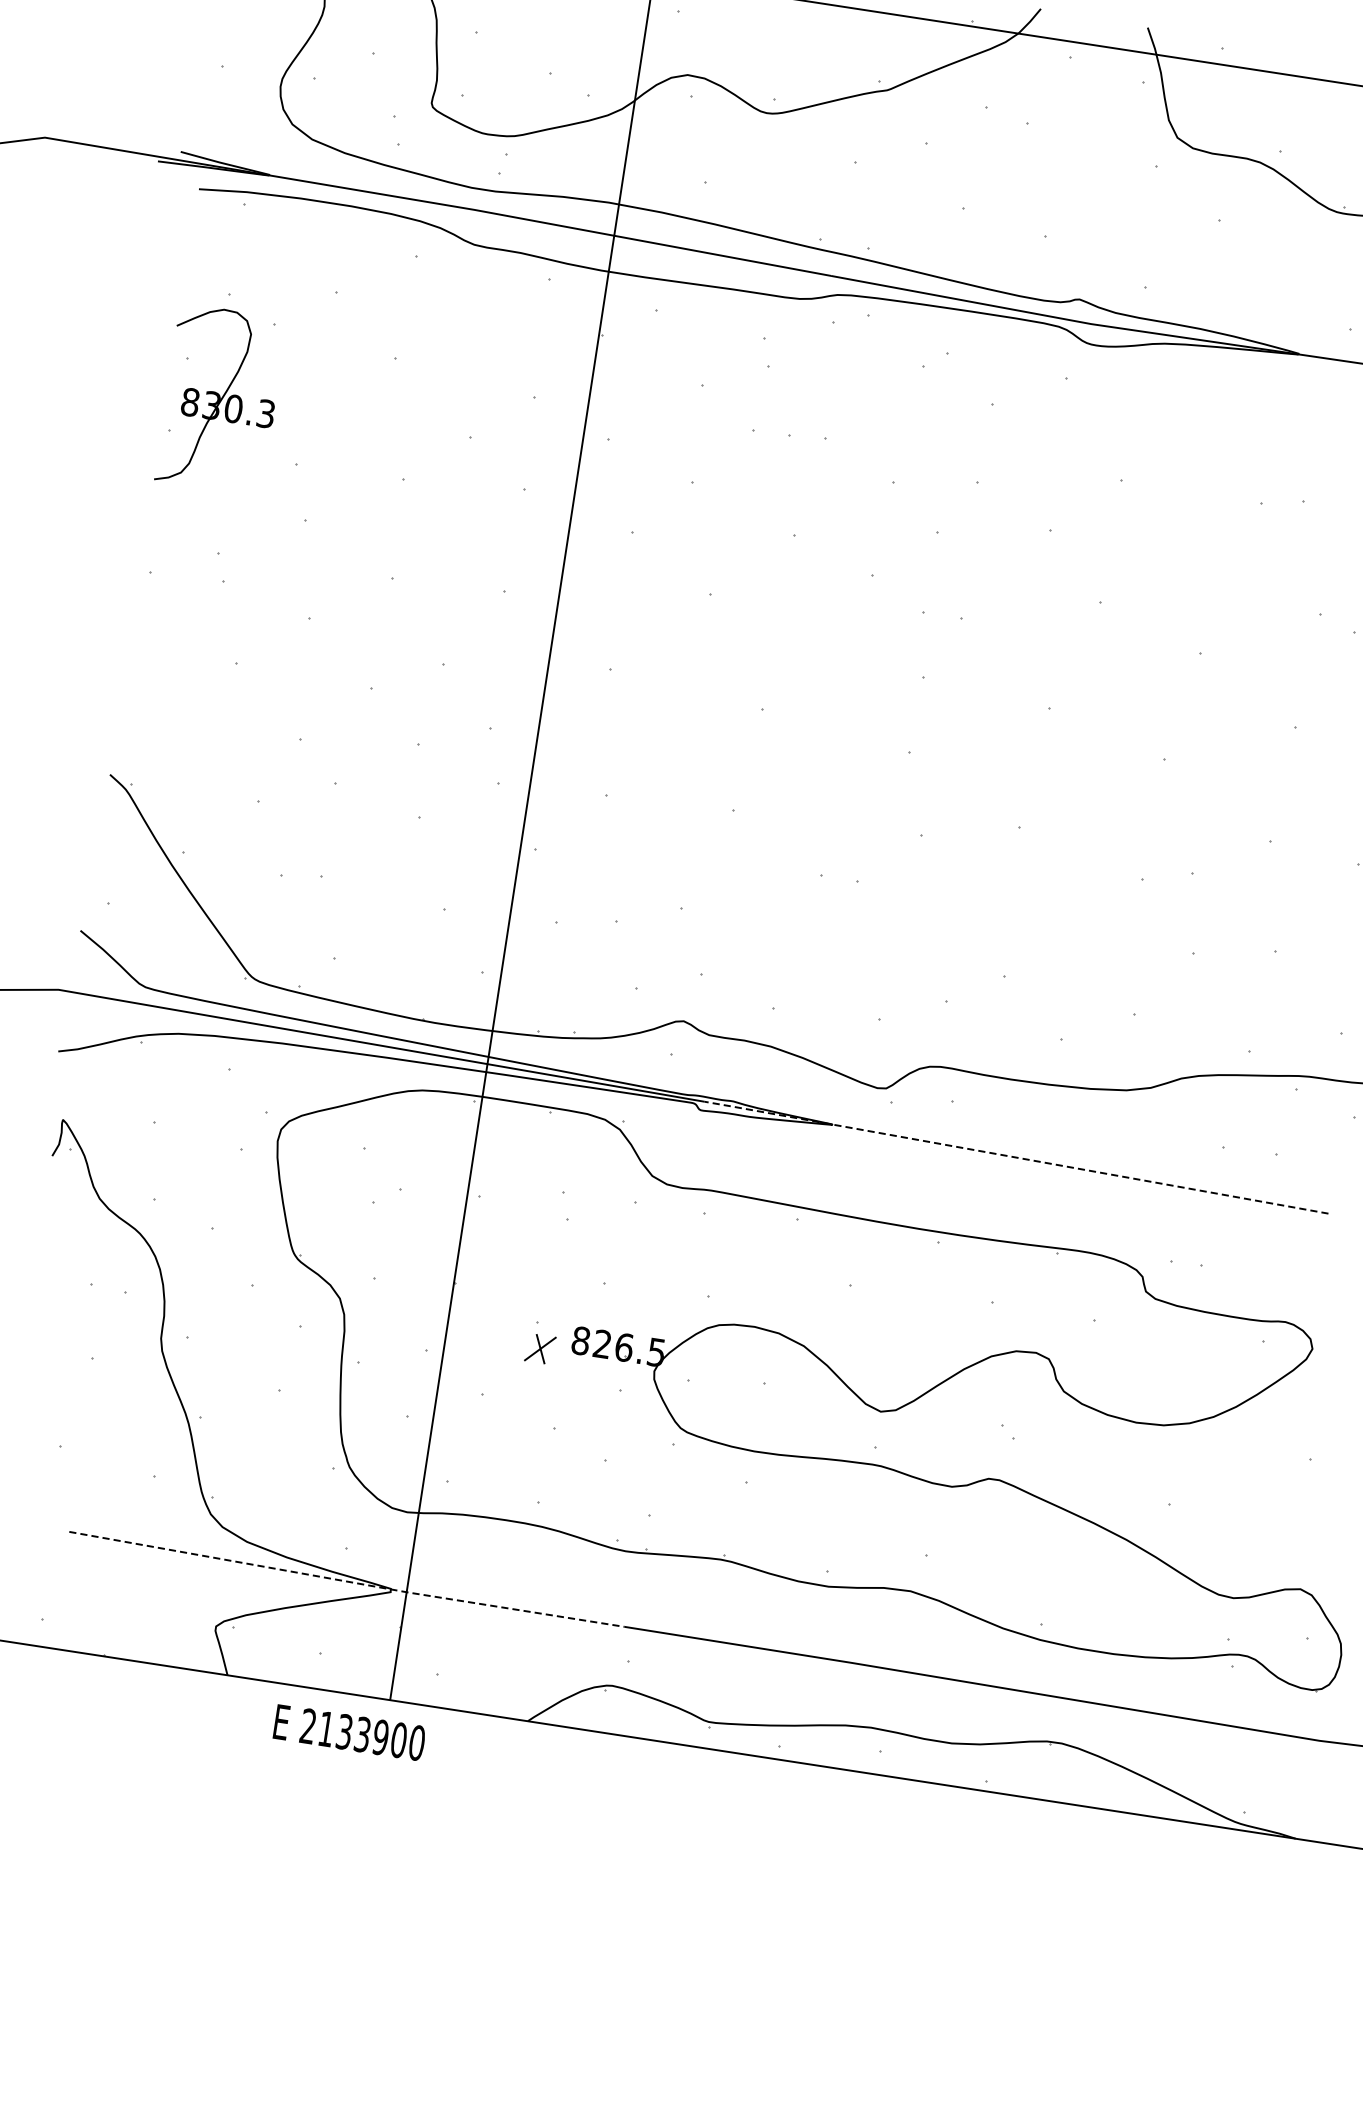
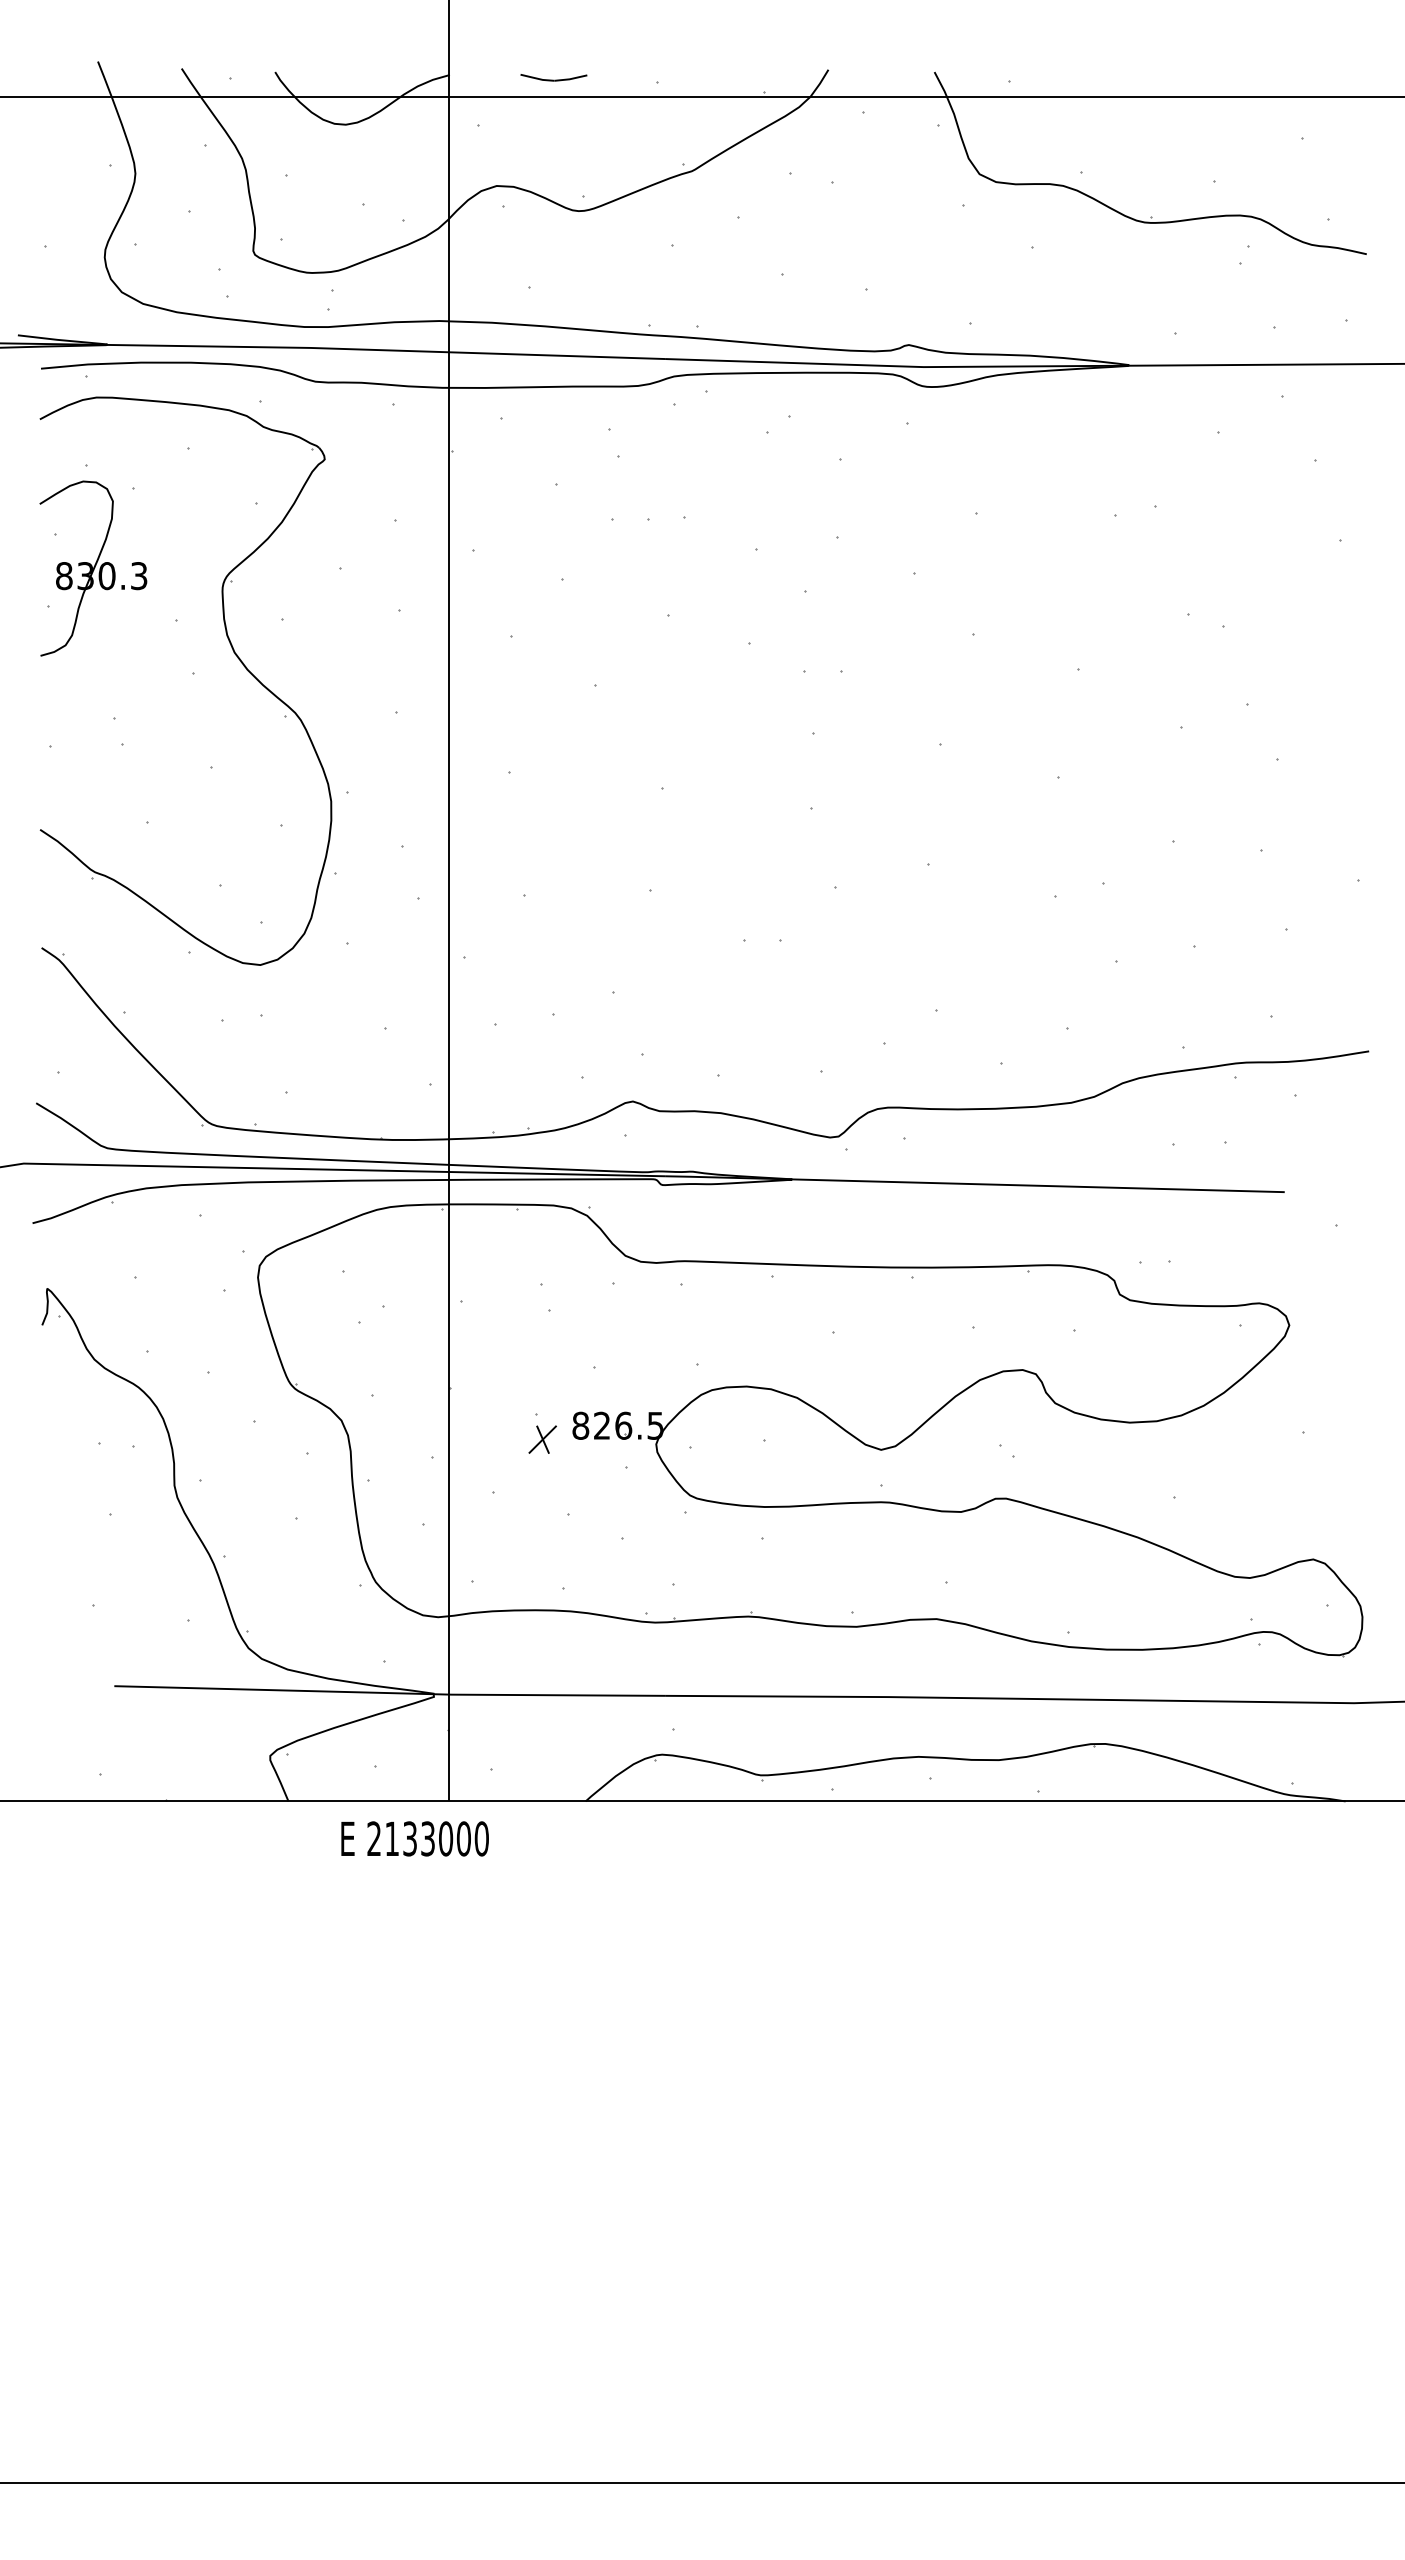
part: (350, 507) -> (234, 654), added
line: (1016, 1157) -> (974, 1184), dashed -> solid
line: (347, 1581) -> (390, 1693), dashed -> solid
text: (380, 1737) -> (445, 1838), 2133900 -> 2133000

